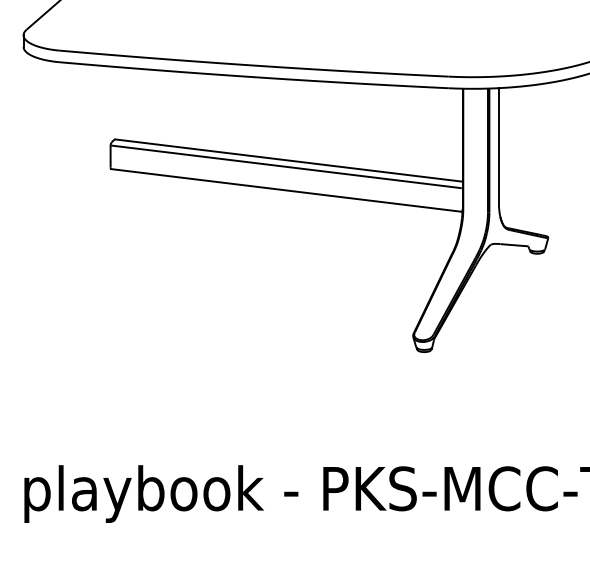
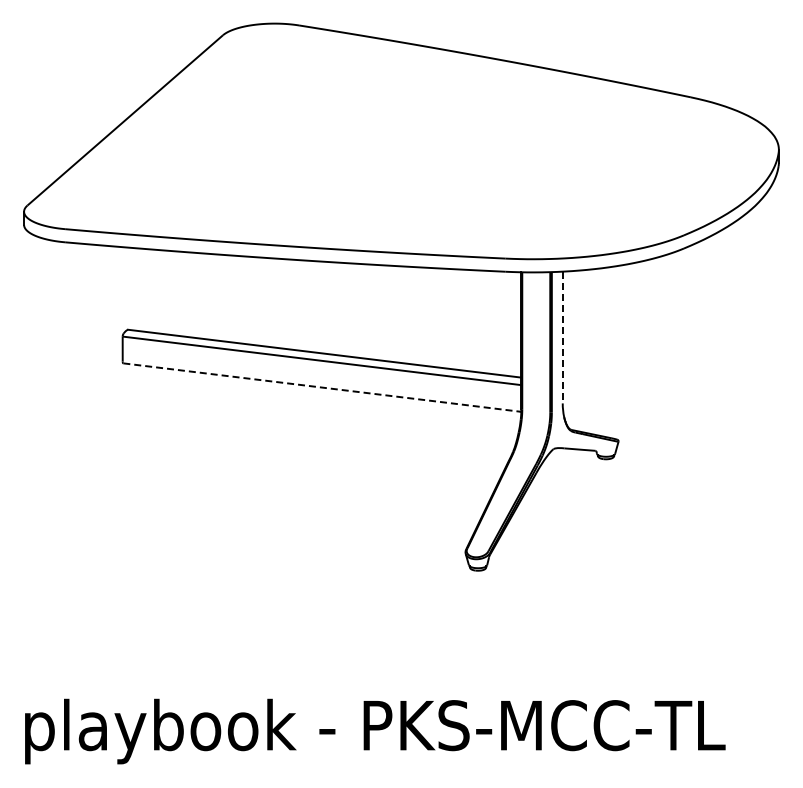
line: (498, 146) -> (562, 337), solid -> dashed
line: (286, 190) -> (322, 387), solid -> dashed

